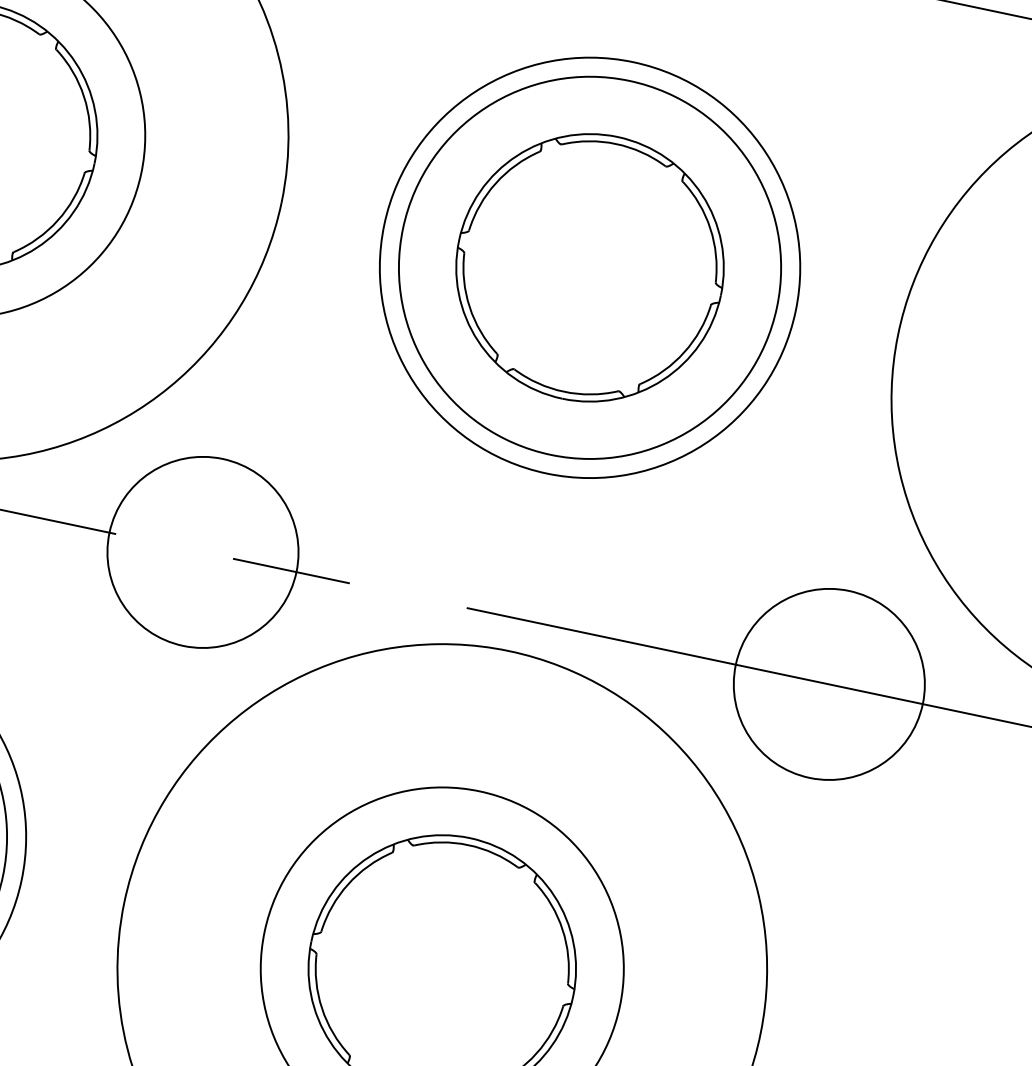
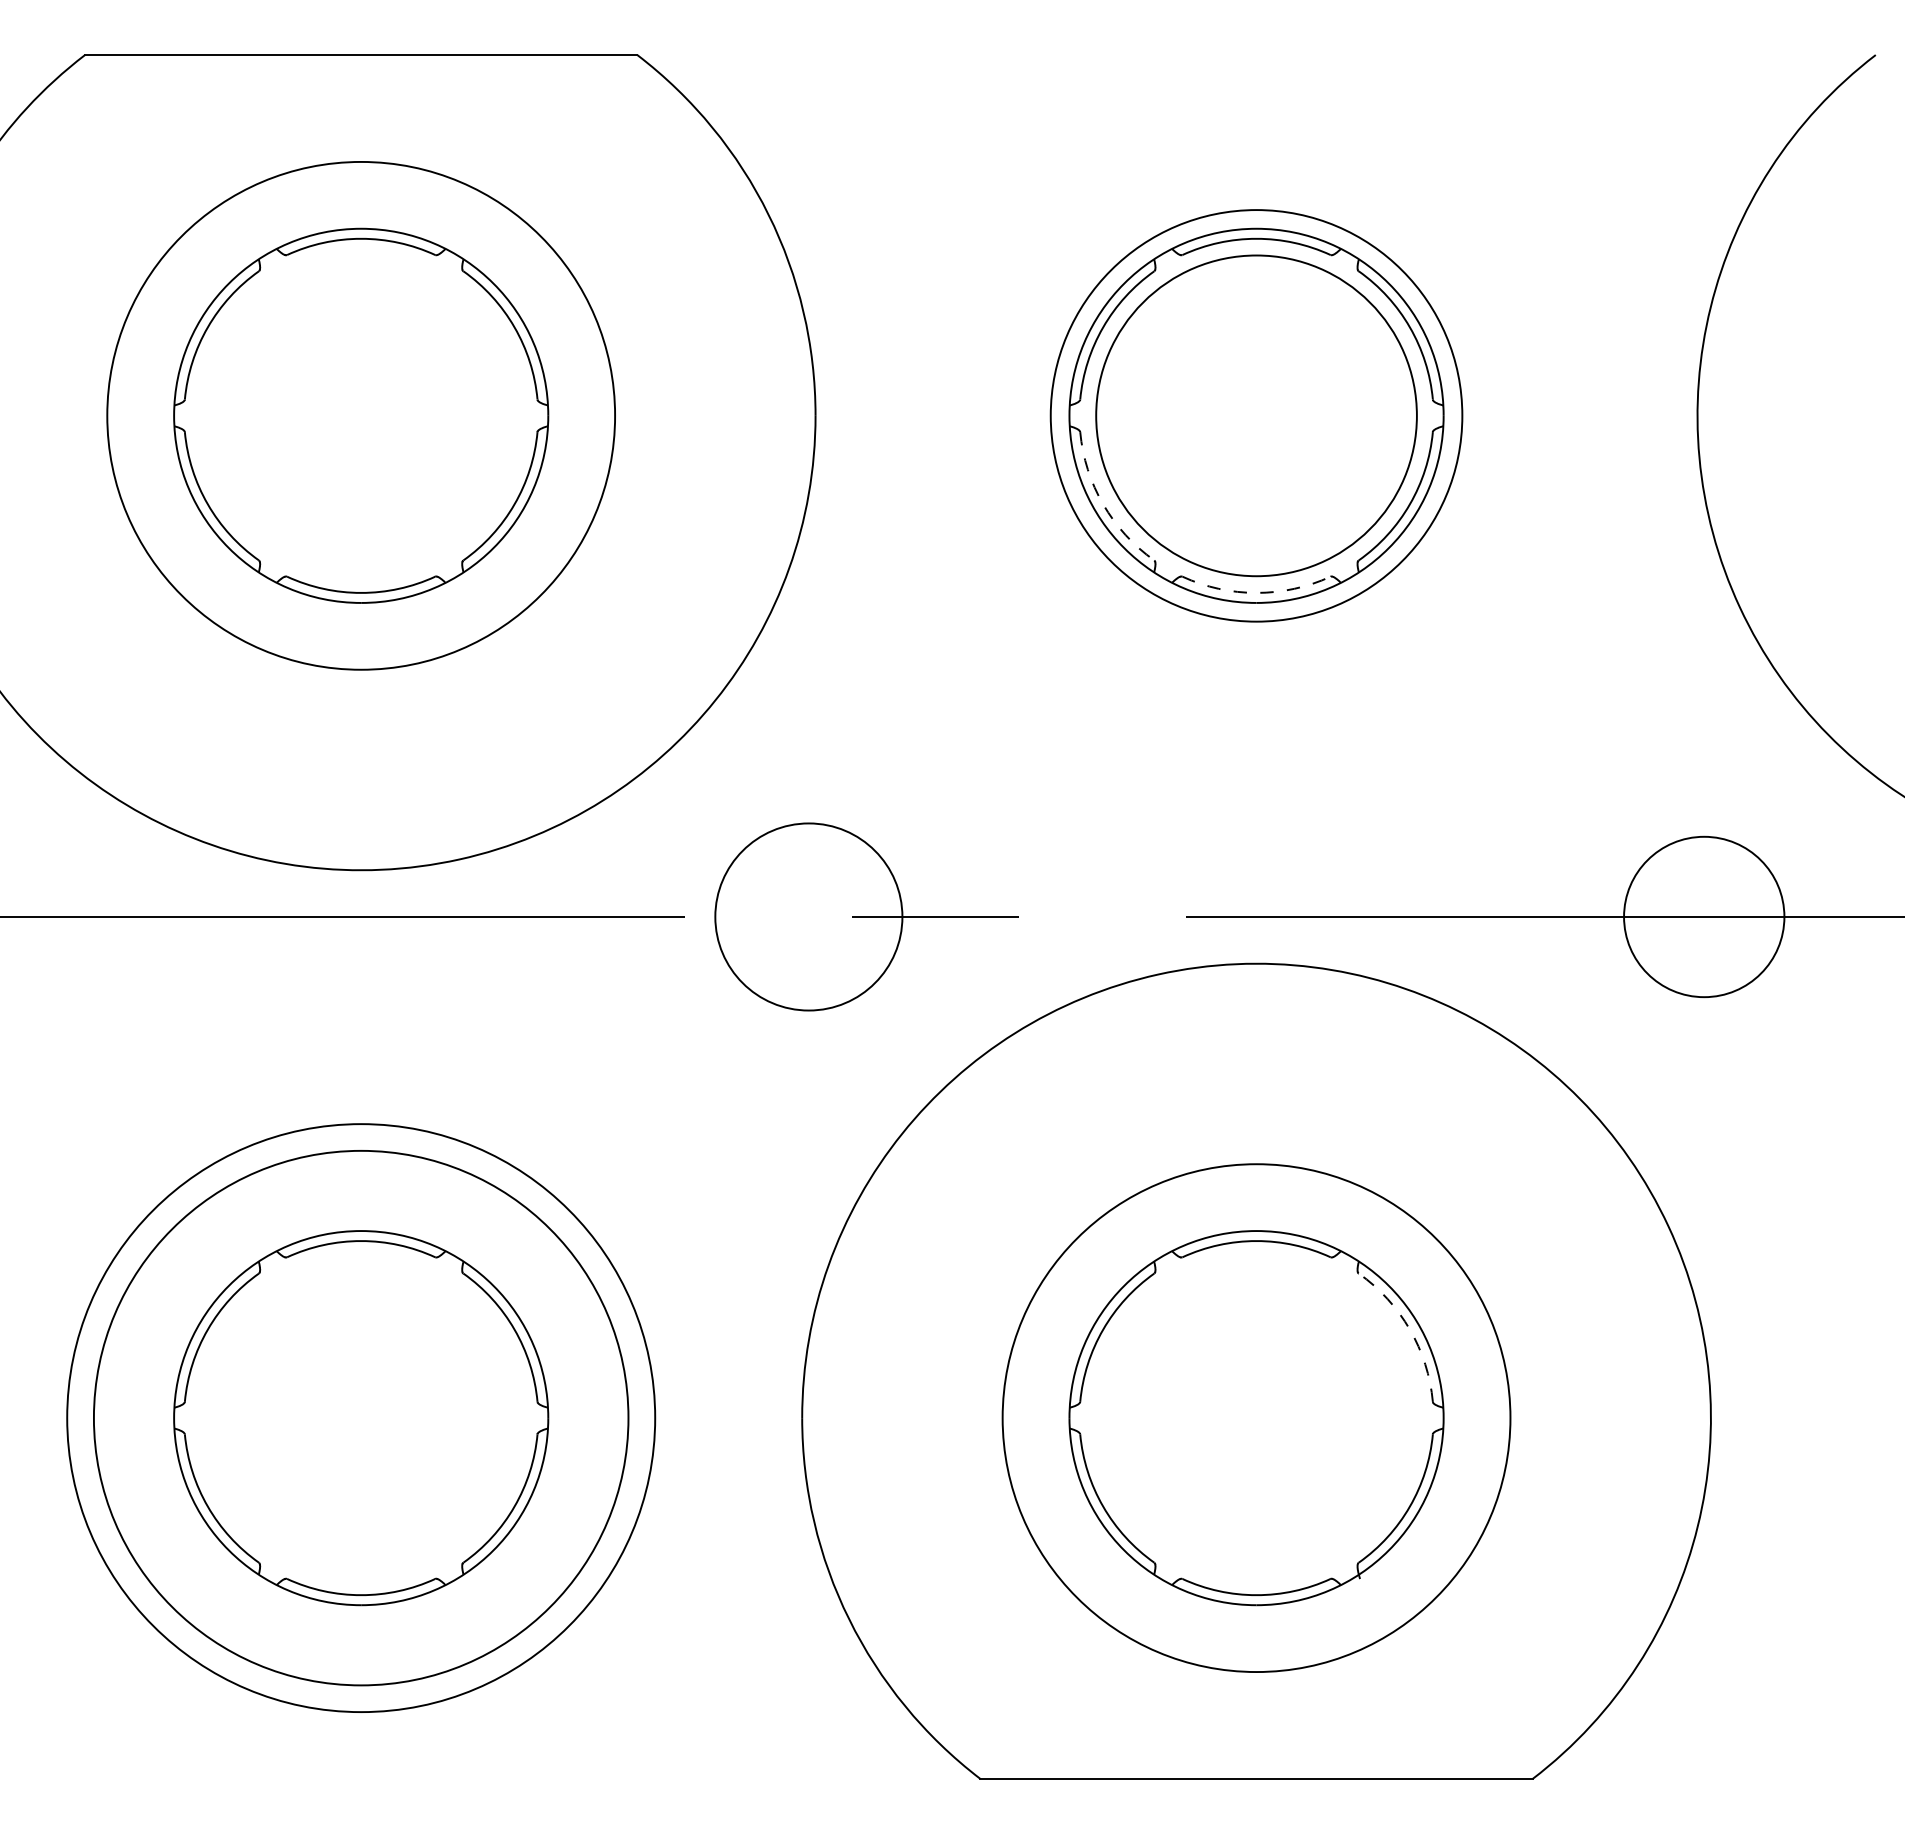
circle: (590, 267) -> (1256, 415), size x0.6
circle: (590, 267) -> (1256, 415), size x0.7
arc: (469, 307) -> (1103, 504), solid -> dashed
arc: (563, 391) -> (1256, 592), solid -> dashed
circle: (202, 552) -> (808, 916), size x0.7
circle: (828, 683) -> (1703, 916), size x0.6
arc: (562, 929) -> (1409, 1329), solid -> dashed

